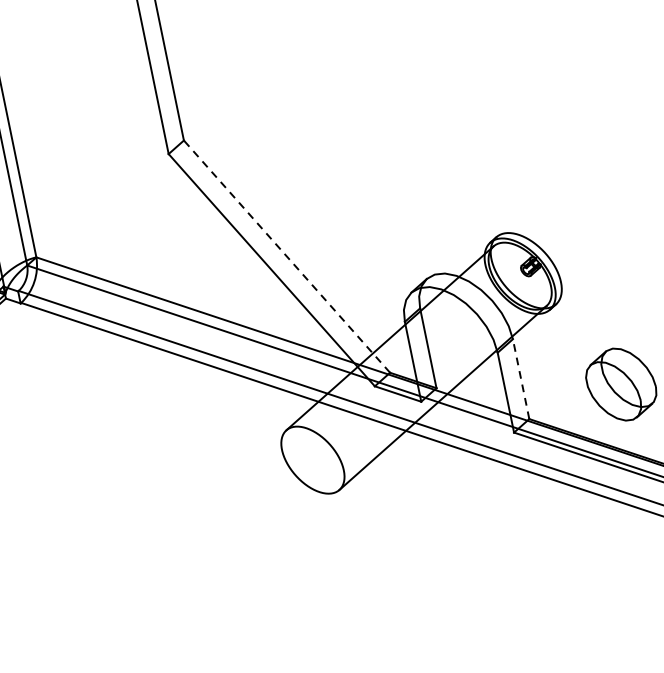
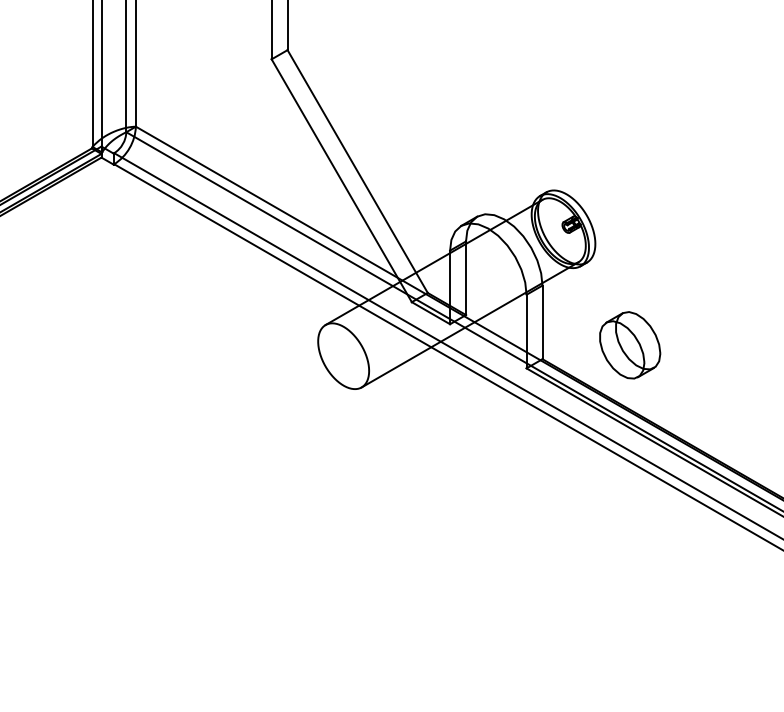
line: (286, 256) -> (357, 171), dashed -> solid
line: (521, 379) -> (542, 322), dashed -> solid

